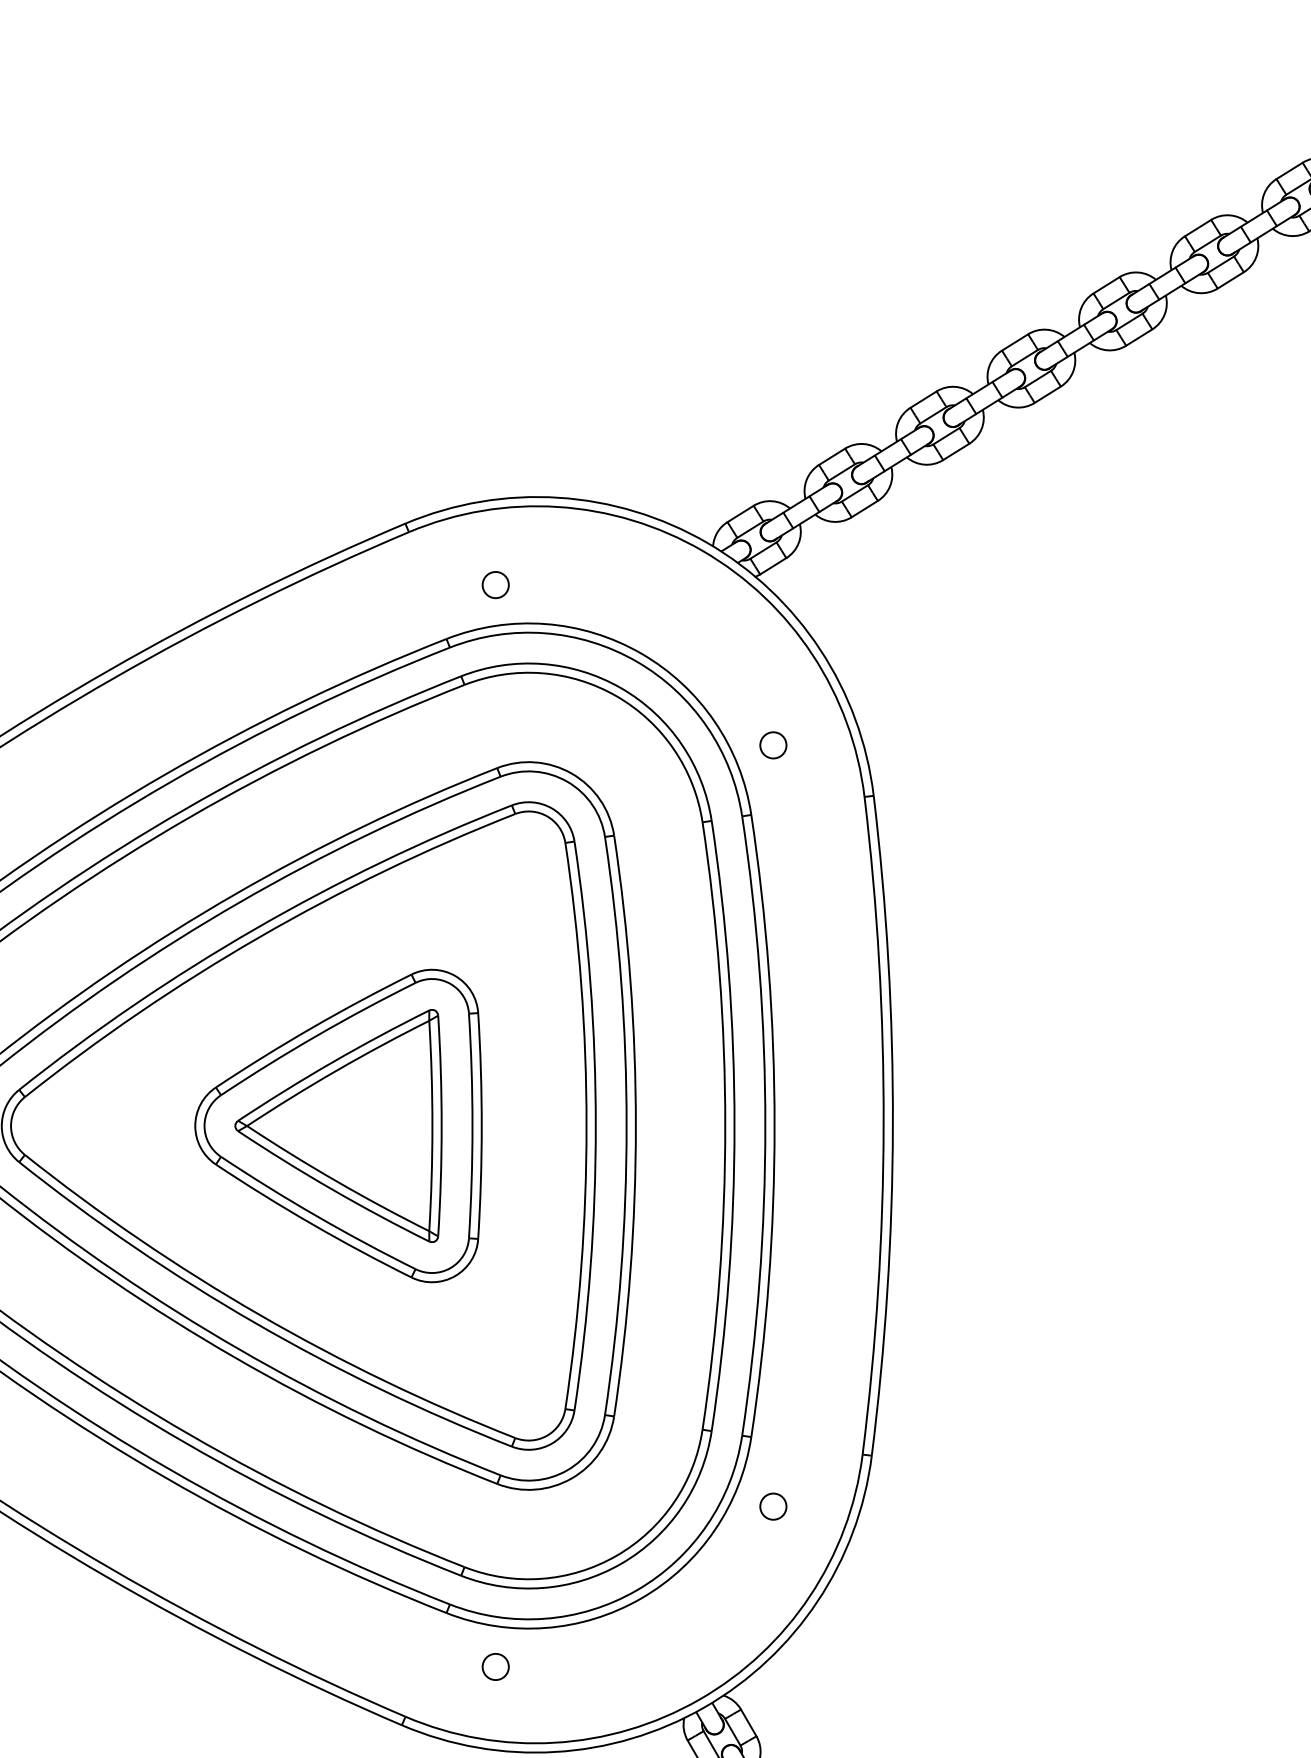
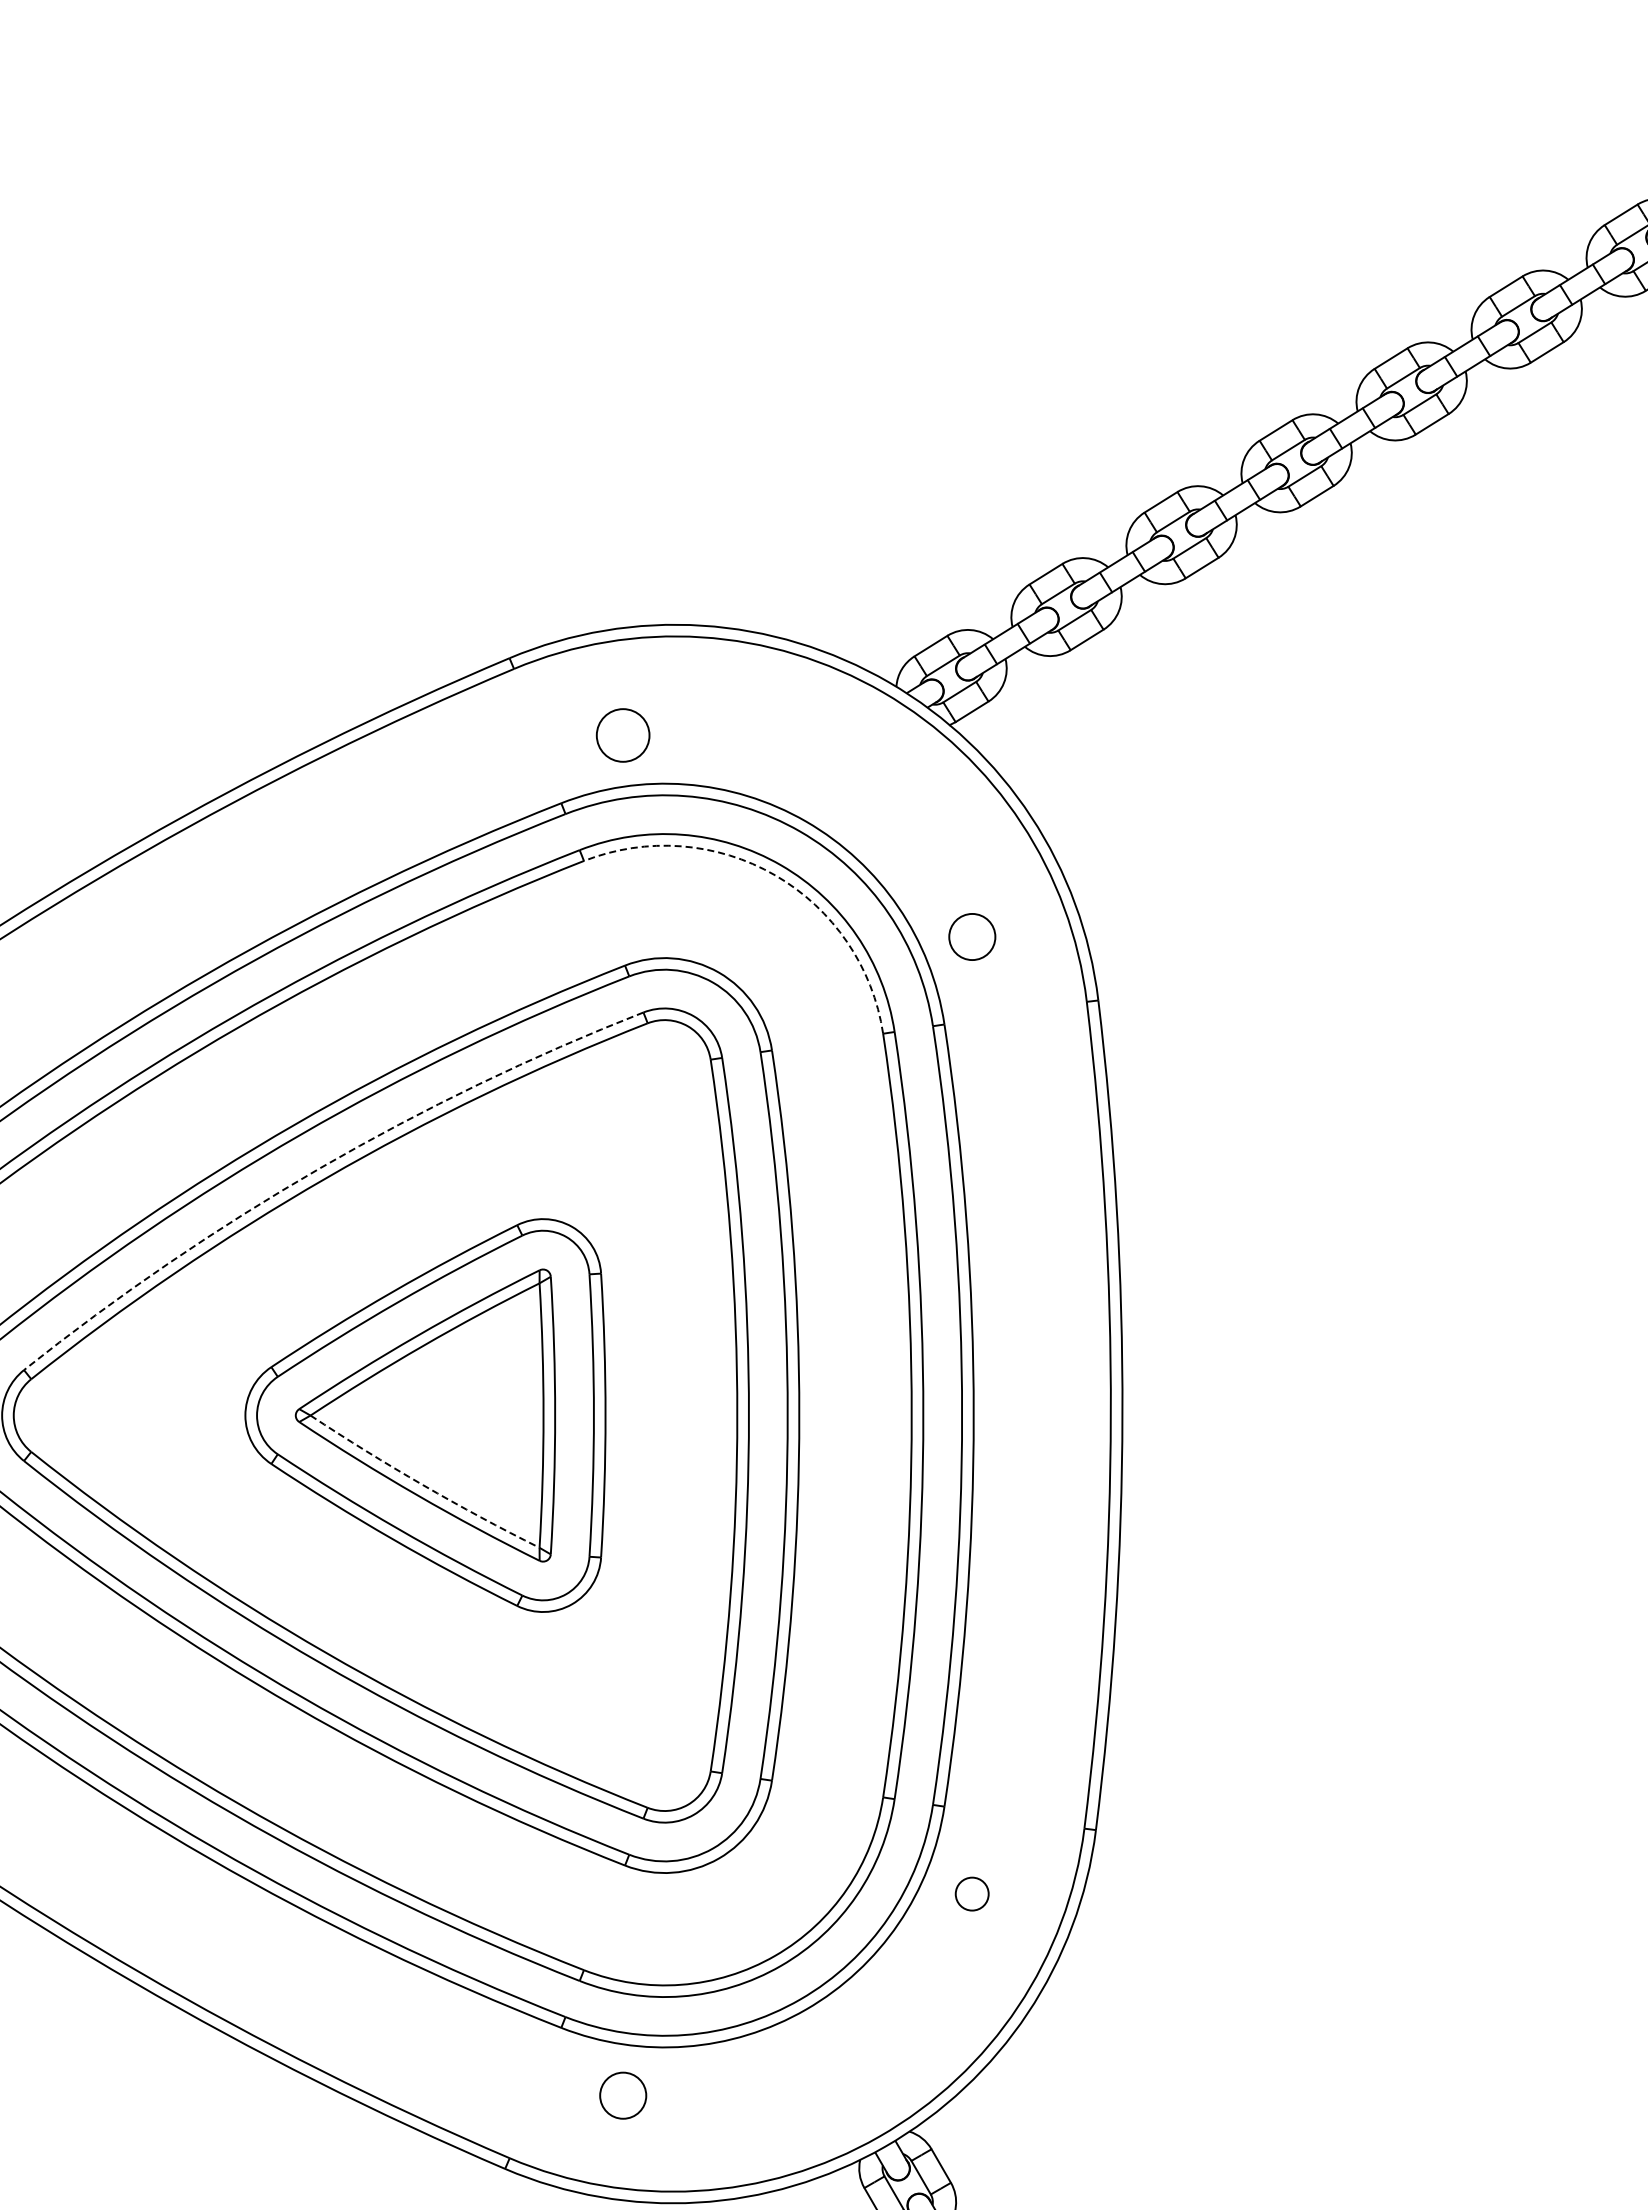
circle: (495, 585) -> (622, 735), size x1.6
arc: (616, 696) -> (775, 875), solid -> dashed
circle: (772, 744) -> (971, 936), size x1.4
arc: (255, 929) -> (320, 1168), solid -> dashed
arc: (336, 1181) -> (423, 1485), solid -> dashed
circle: (495, 1666) -> (622, 2095), size x1.4

